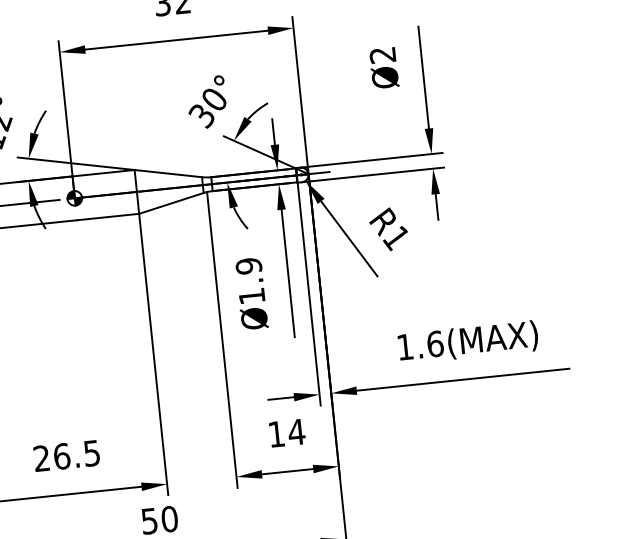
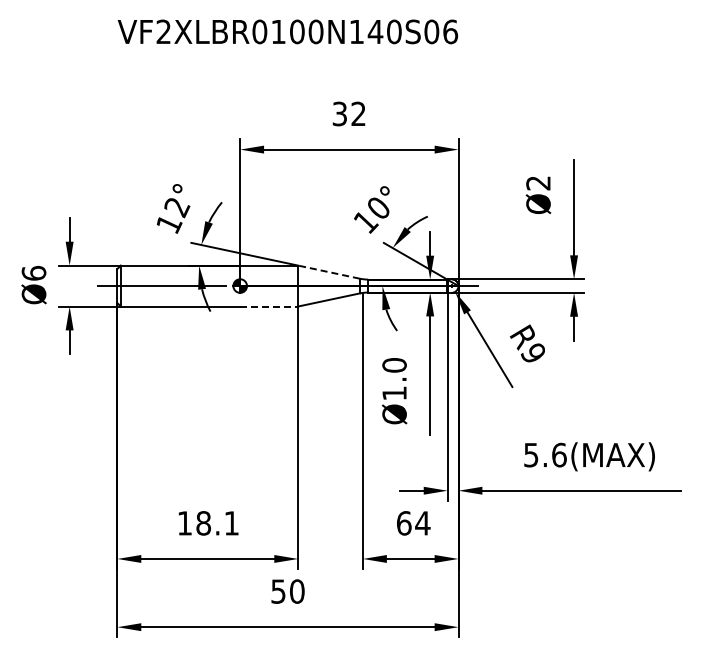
text: (201, 116) -> (365, 222), 30° -> 10°
line: (167, 174) -> (328, 272), solid -> dashed
line: (108, 216) -> (269, 306), solid -> dashed
text: (395, 238) -> (532, 353), R1 -> R9
text: (248, 266) -> (394, 365), Ø1.9 -> Ø1.0
text: (405, 347) -> (531, 455), 1.6(MAX) -> 5.6(MAX)
text: (277, 434) -> (404, 523), 14 -> 64
text: (66, 456) -> (207, 523), 26.5 -> 18.1

